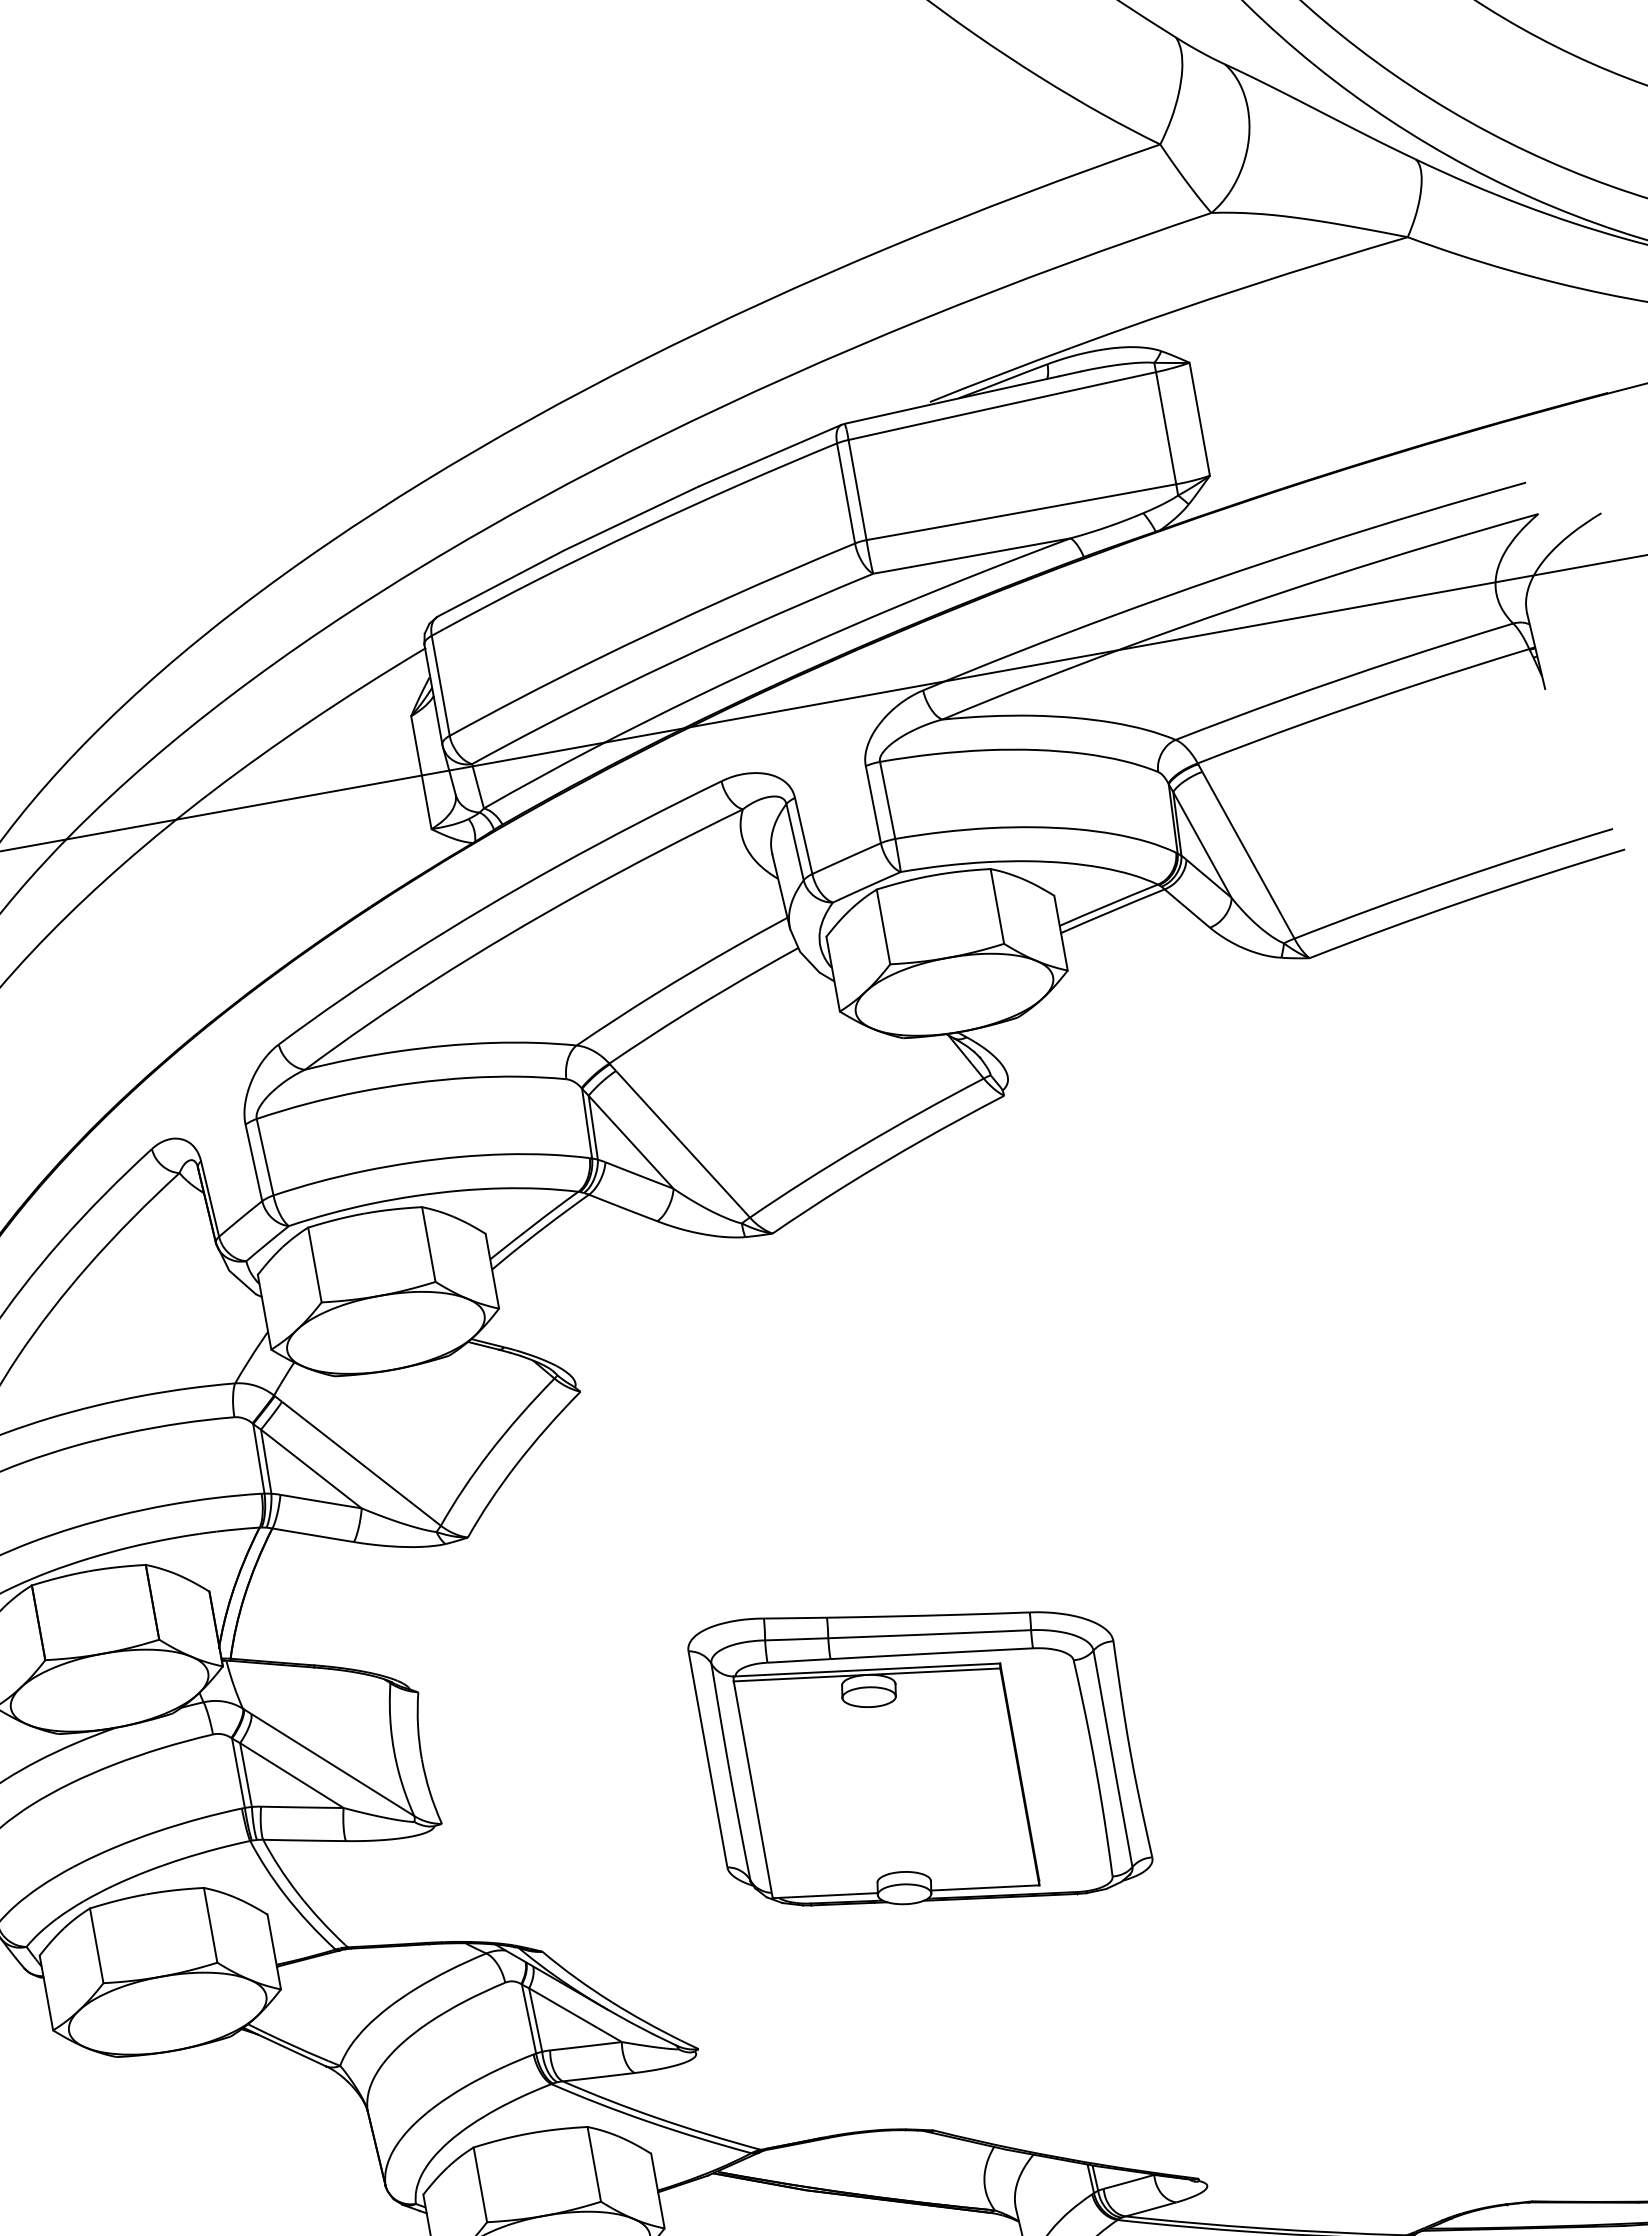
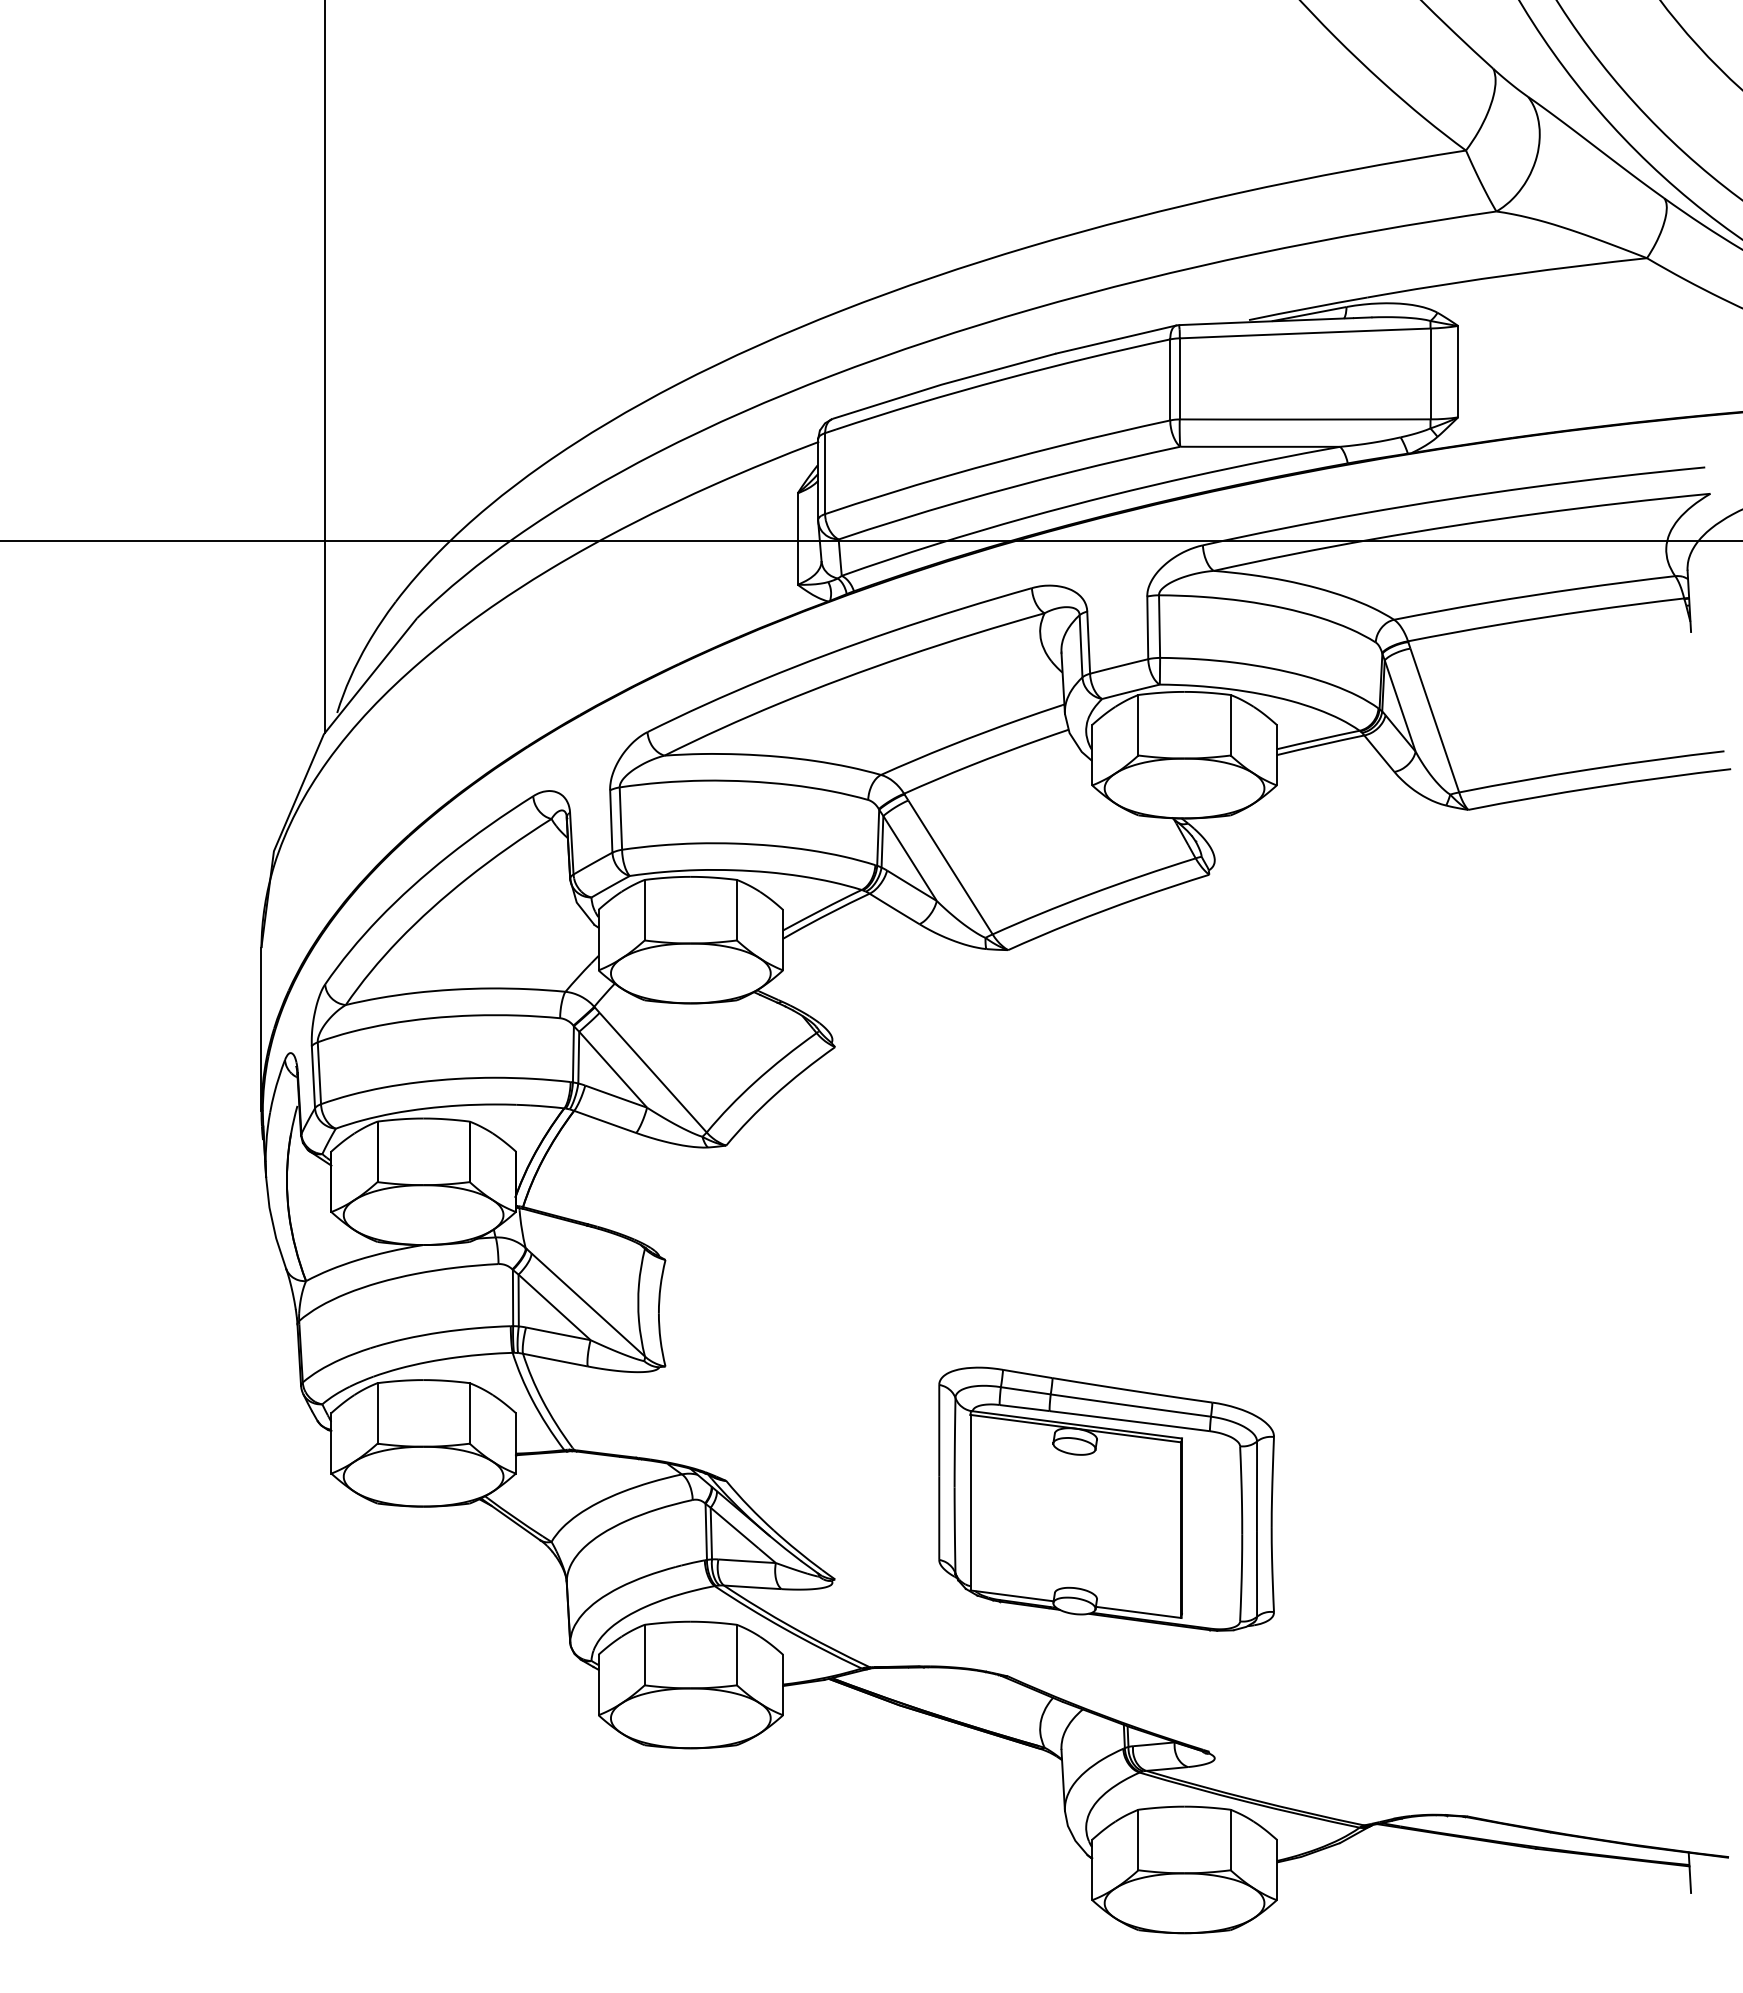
part: (920, 1754) -> (1106, 1498), moved

